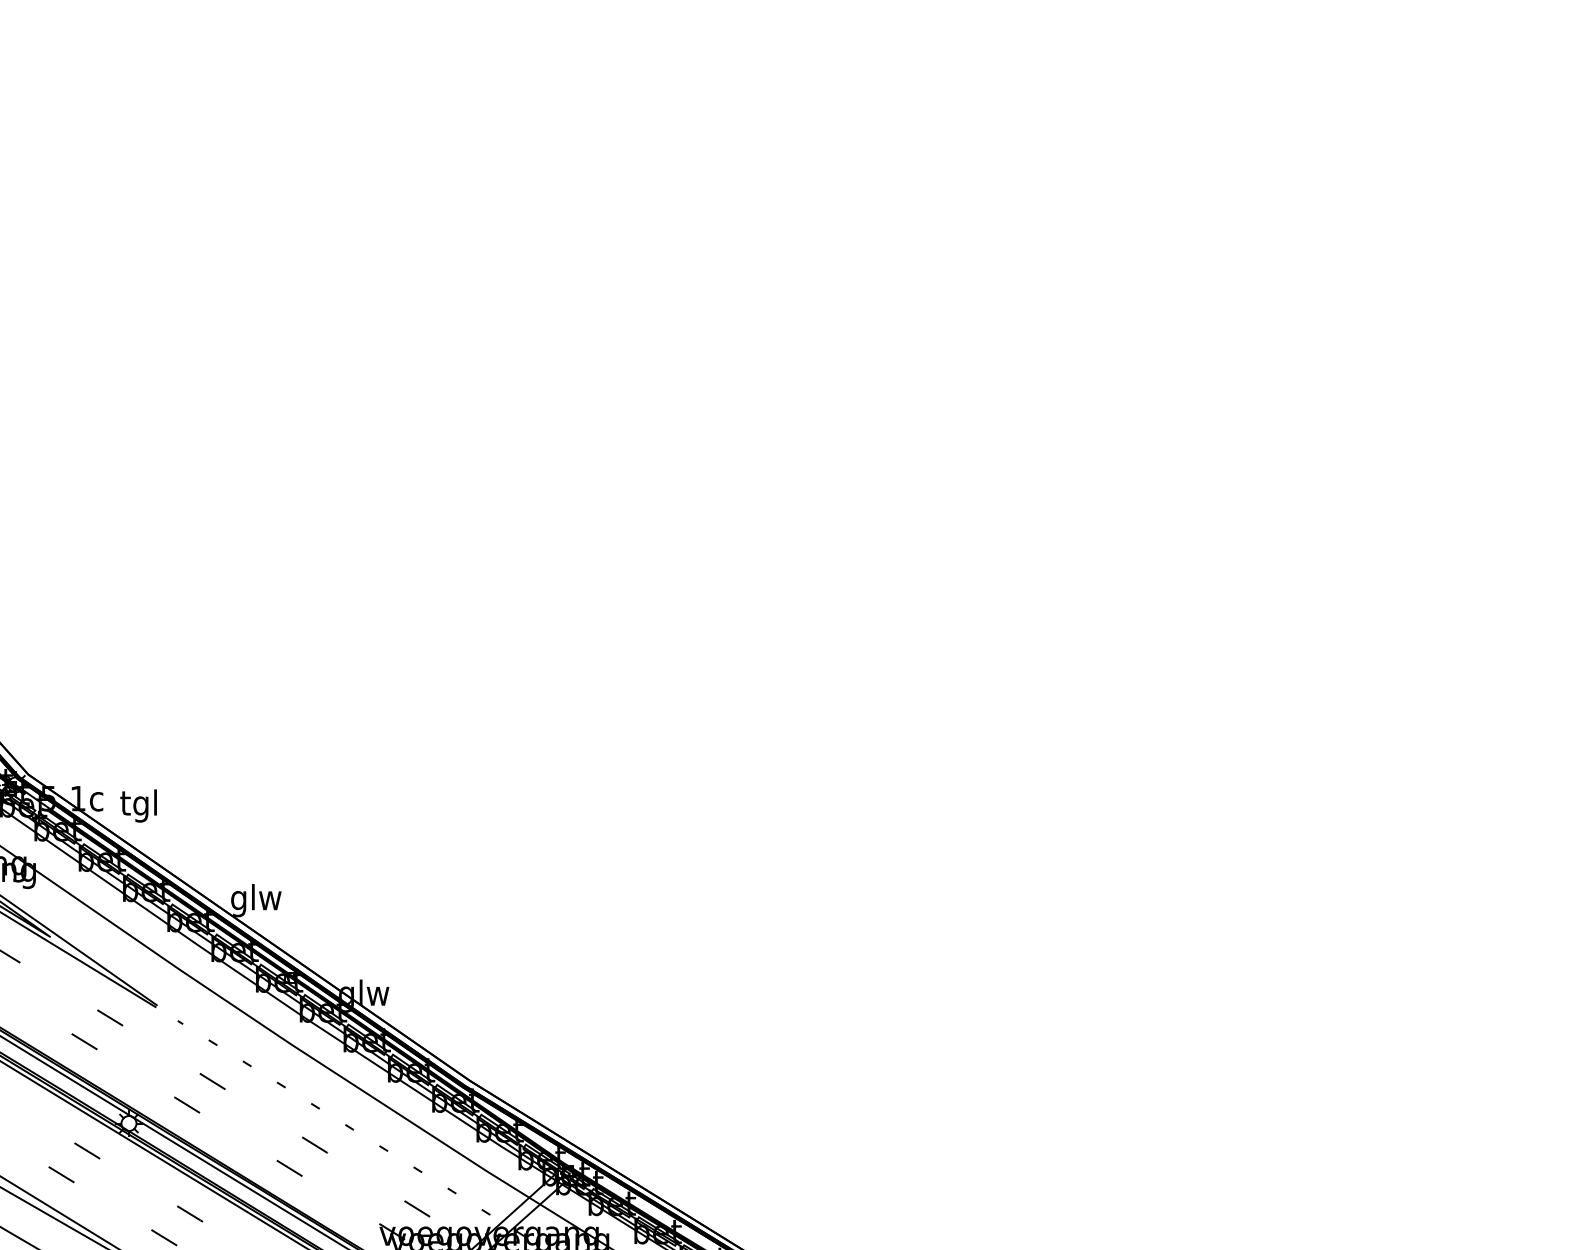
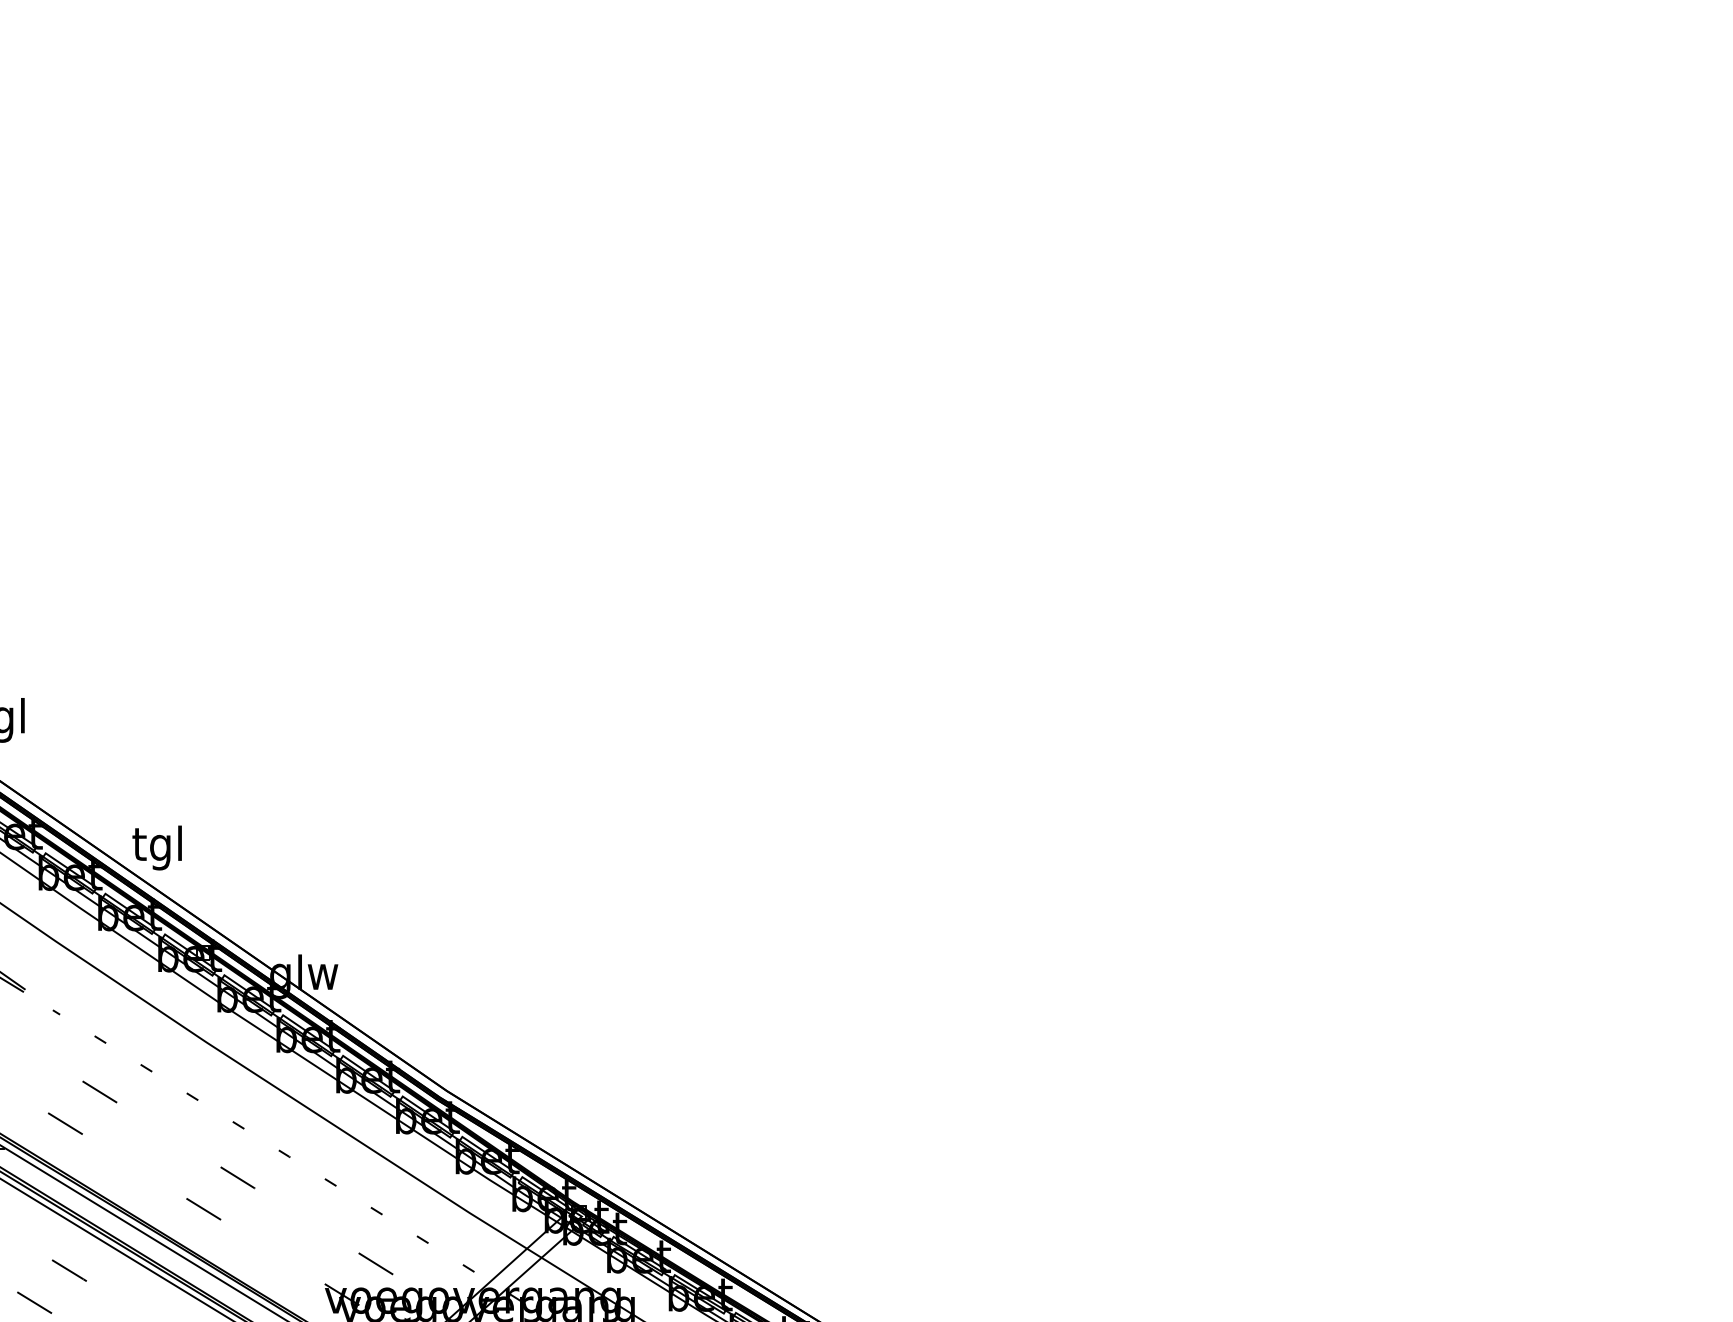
text: (256, 900) -> (159, 847), glw -> tgl

